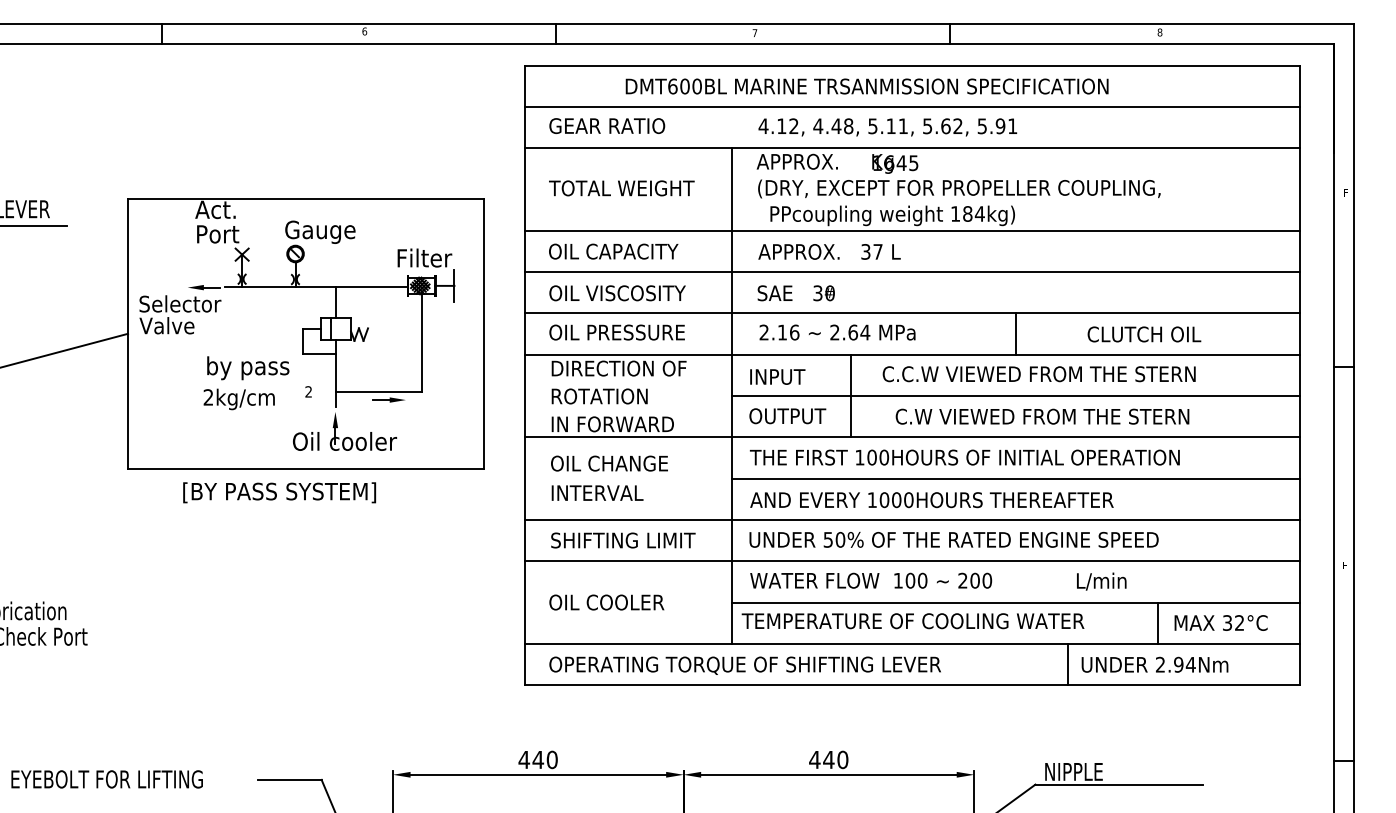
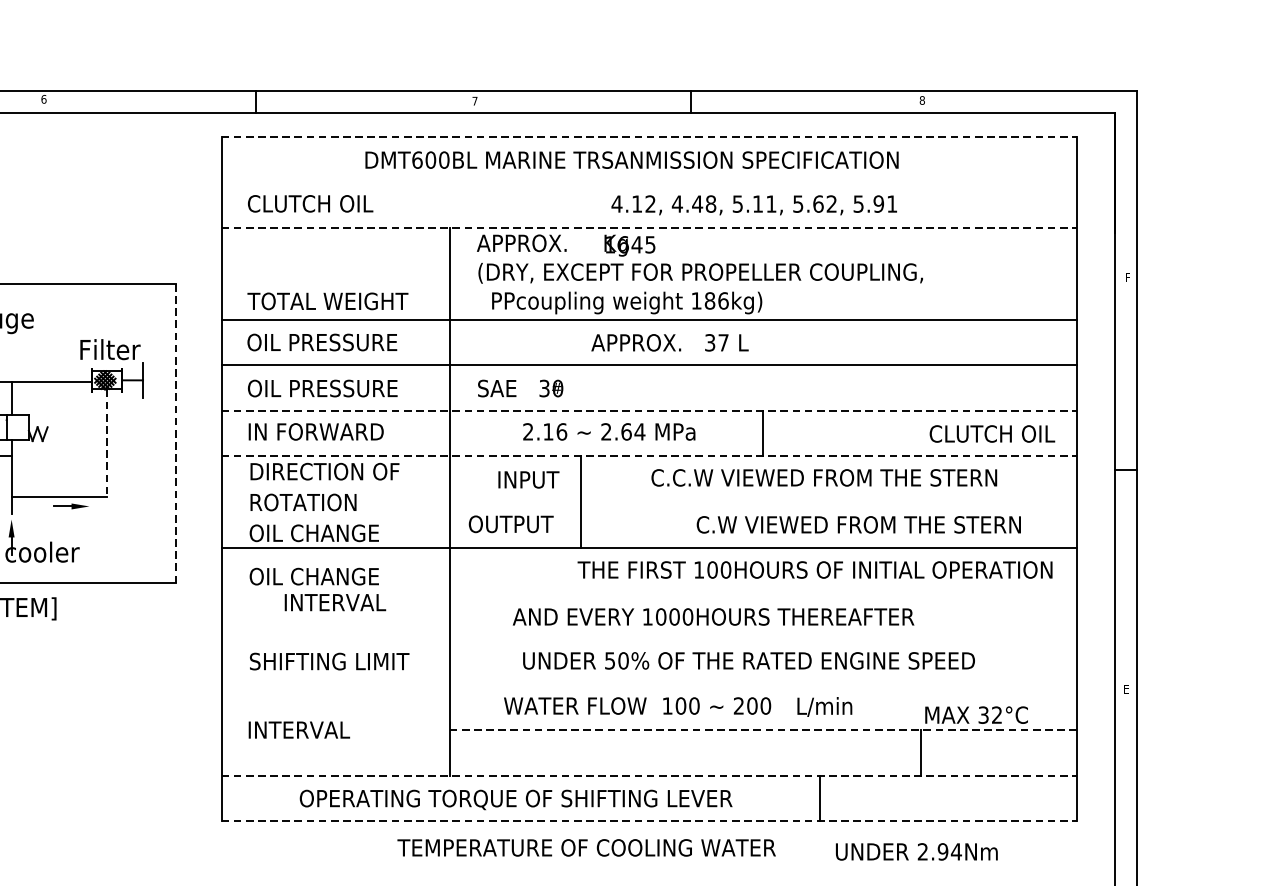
line: (913, 65) -> (650, 136), solid -> dashed
text: (866, 86) -> (631, 160), moved
line: (912, 106) -> (648, 182), removed
text: (610, 126) -> (315, 204), GEAR RATIO -> CLUTCH OIL
text: (887, 127) -> (753, 205), moved
line: (913, 148) -> (650, 228), solid -> dashed
text: (621, 188) -> (327, 301), moved
text: (979, 213) -> (722, 300), 184kg) -> 186kg)
text: (635, 251) -> (343, 342), OIL CAPACITY -> OIL PRESSURE
text: (829, 251) -> (669, 342), moved
text: (635, 293) -> (343, 388), OIL VISCOSITY -> OIL PRESSURE
line: (913, 313) -> (650, 410), solid -> dashed
text: (616, 332) -> (322, 431), OIL PRESSURE -> IN FORWARD
text: (837, 332) -> (609, 431), moved
line: (484, 334) -> (176, 434), solid -> dashed
text: (1144, 334) -> (992, 434), moved
line: (421, 342) -> (106, 442), solid -> dashed
line: (913, 354) -> (650, 456), solid -> dashed
text: (1038, 374) -> (823, 478), moved
text: (777, 376) -> (528, 479), moved
line: (1016, 396) -> (763, 502), removed
text: (1042, 416) -> (858, 524), moved
text: (612, 424) -> (317, 533), IN FORWARD -> OIL CHANGE
text: (964, 457) -> (814, 569), moved
line: (1016, 478) -> (763, 593), removed
text: (597, 492) -> (335, 601), moved
text: (931, 500) -> (713, 617), moved
line: (912, 519) -> (648, 638), removed
text: (953, 539) -> (748, 660), moved
line: (912, 561) -> (648, 684), removed
text: (871, 580) -> (637, 705), moved
text: (1101, 581) -> (824, 706), moved
text: (606, 602) -> (311, 730), OIL COOLER -> INTERVAL
line: (1016, 602) -> (763, 730), solid -> dashed
text: (912, 621) -> (586, 848), moved
text: (1220, 622) -> (975, 714), moved
line: (913, 643) -> (650, 775), solid -> dashed
text: (1154, 664) -> (916, 851), moved
text: (744, 665) -> (515, 799), moved
line: (913, 685) -> (650, 821), solid -> dashed

